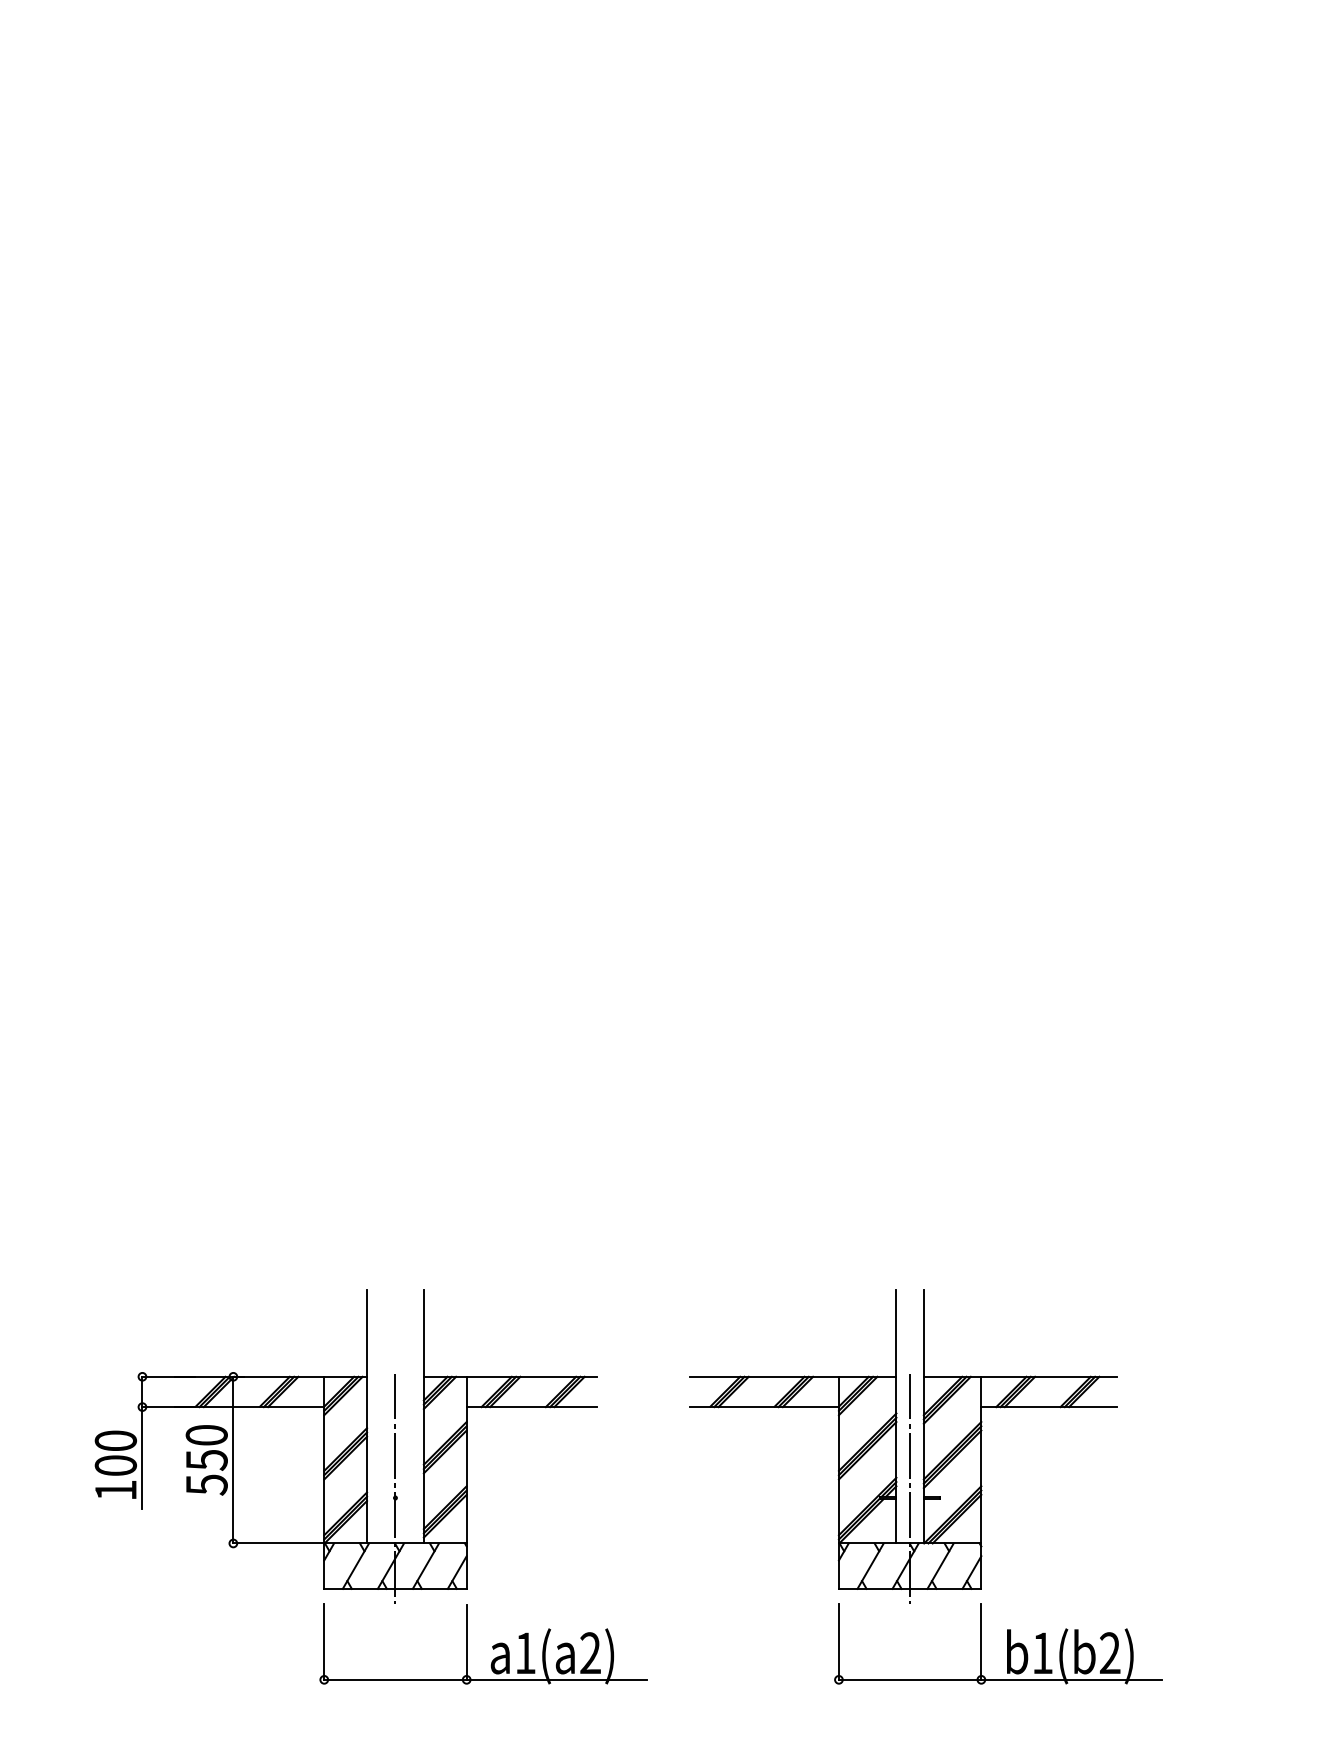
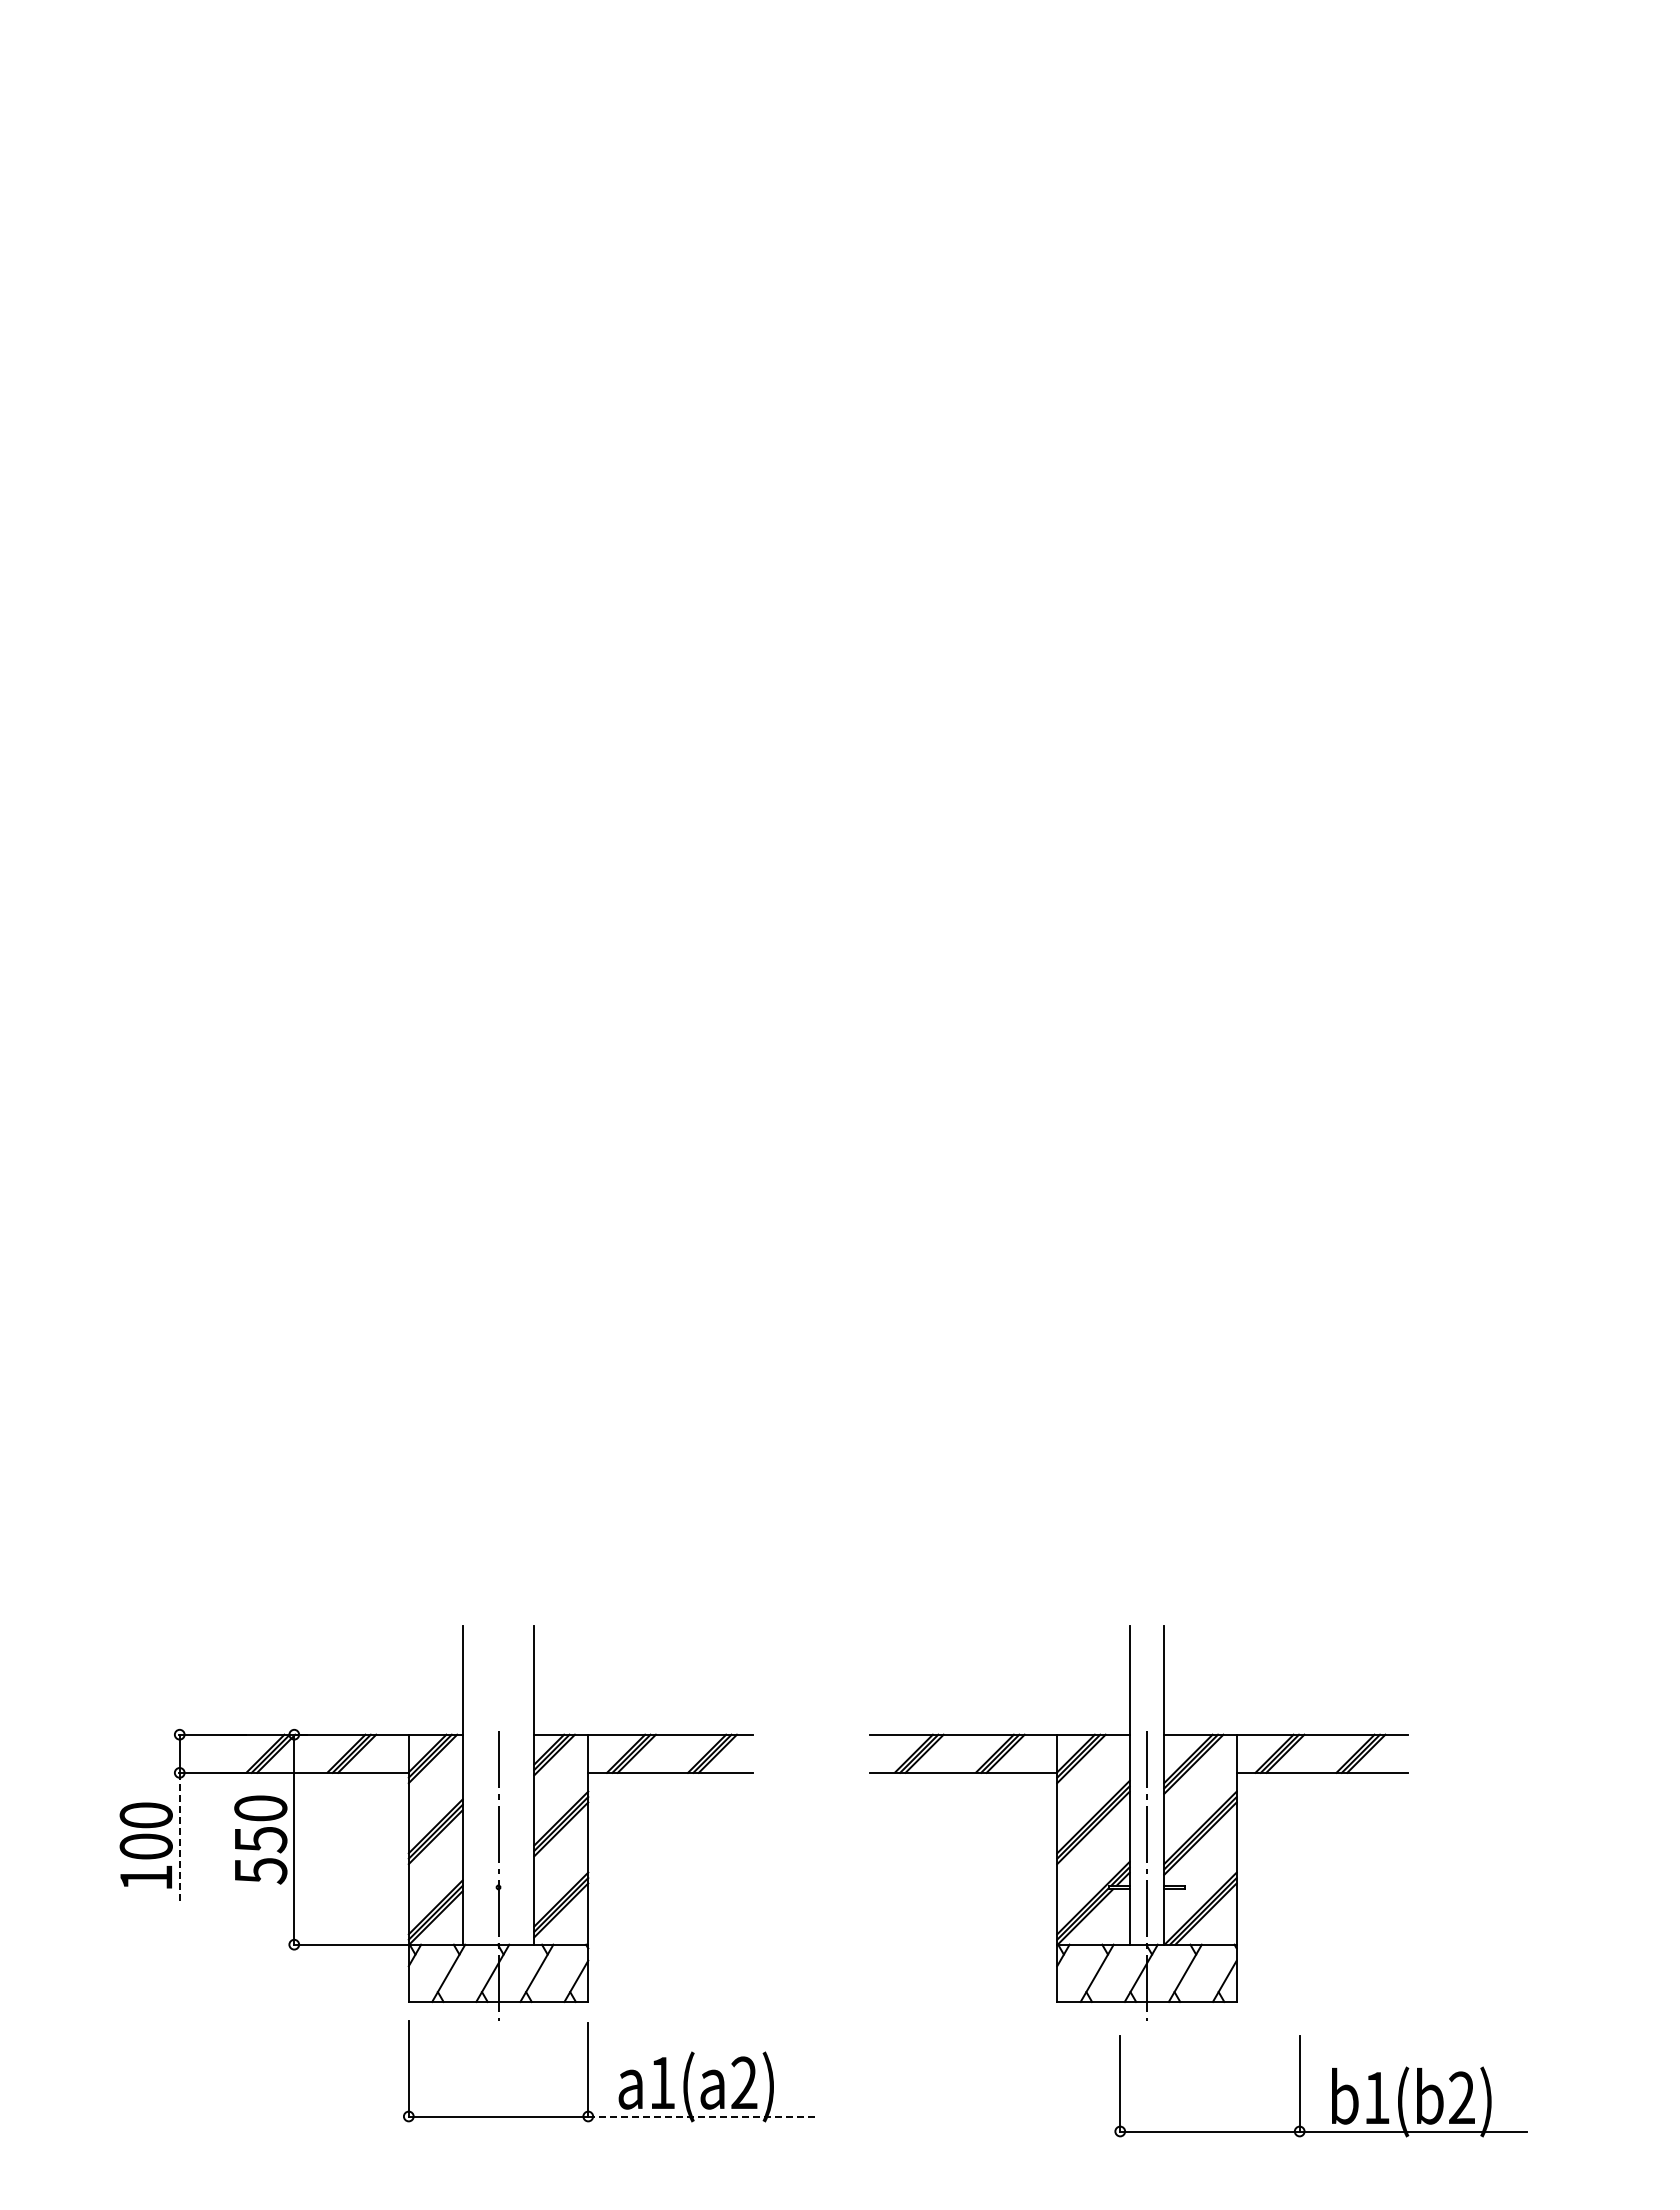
line: (142, 1458) -> (179, 1837), solid -> dashed
part: (1007, 1644) -> (1332, 2086), moved
line: (556, 1679) -> (701, 2116), solid -> dashed

